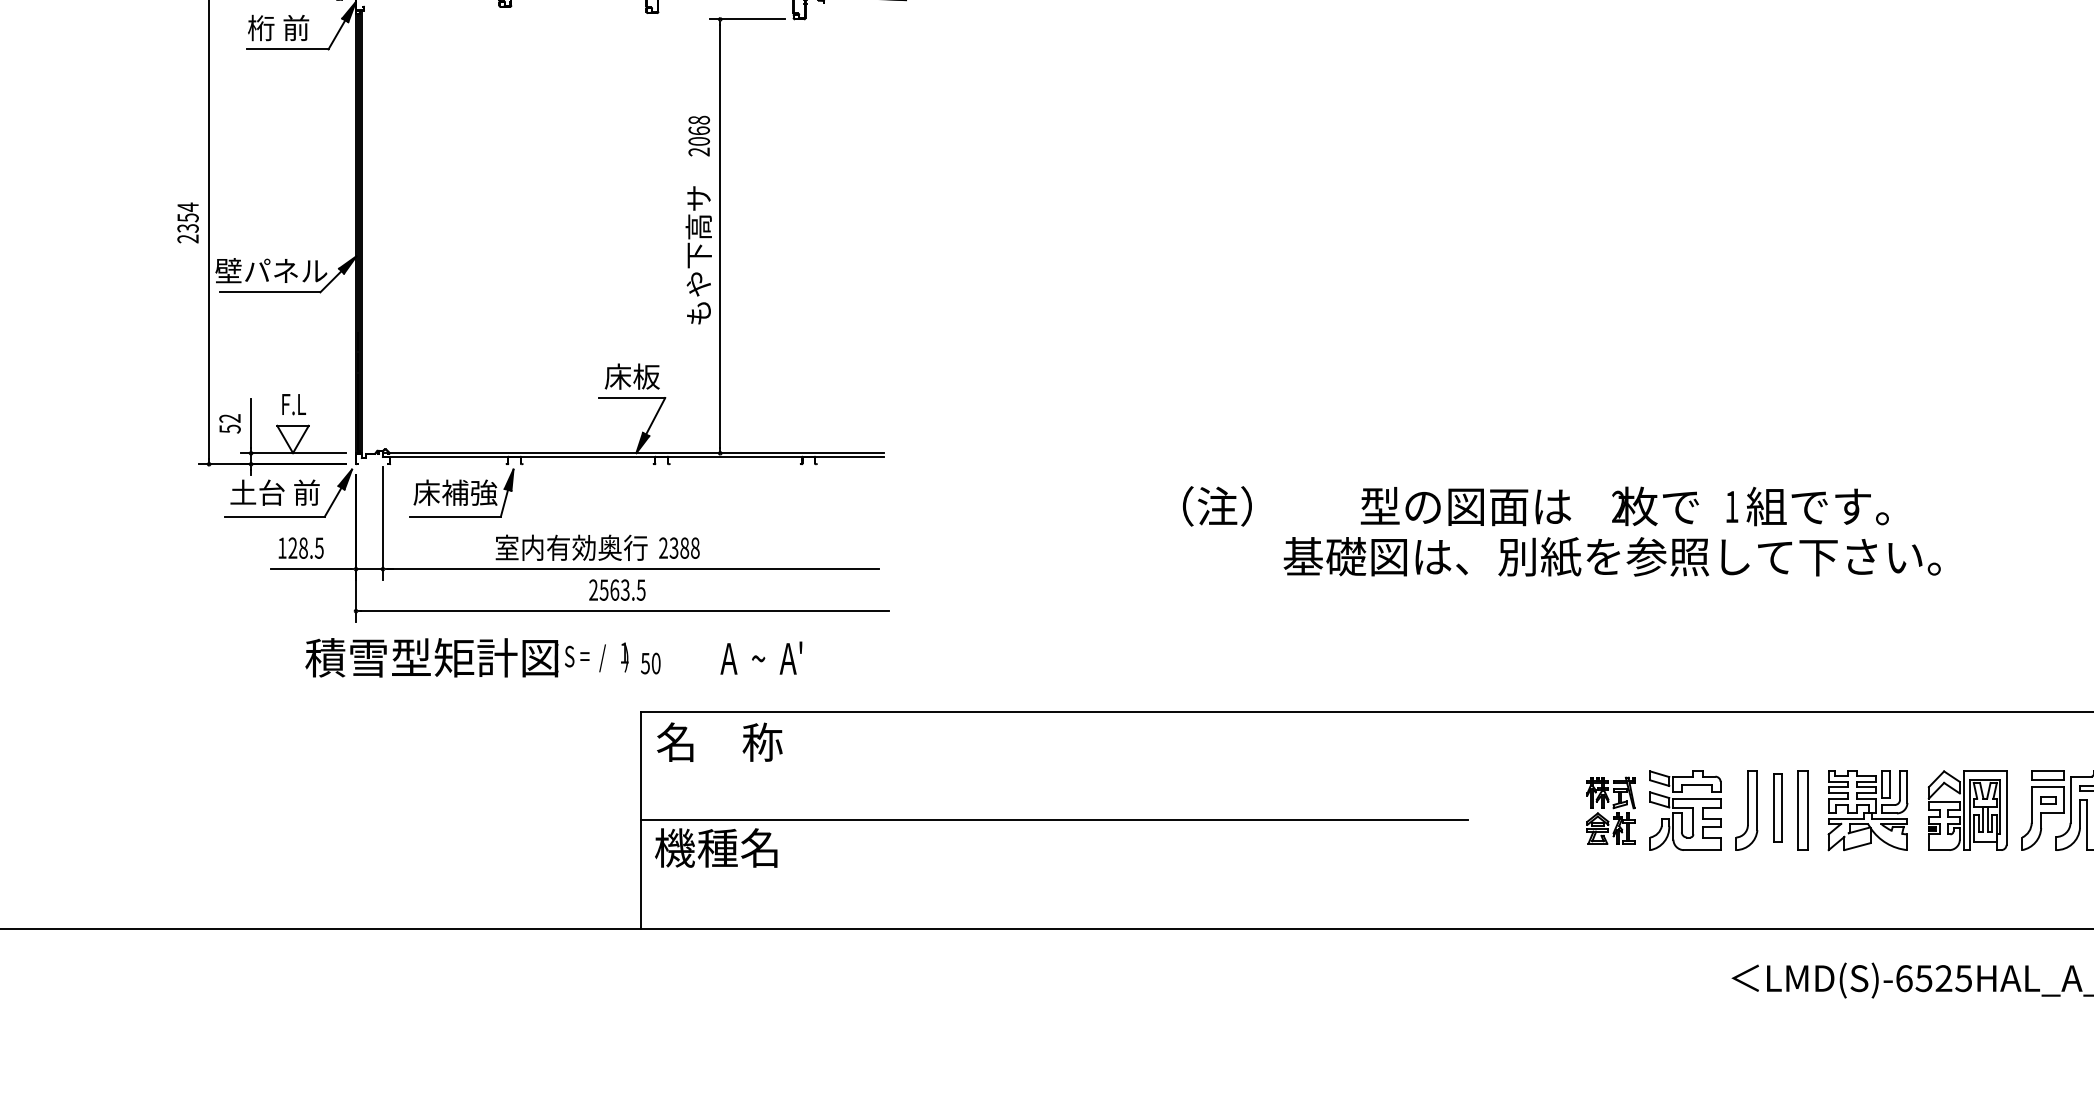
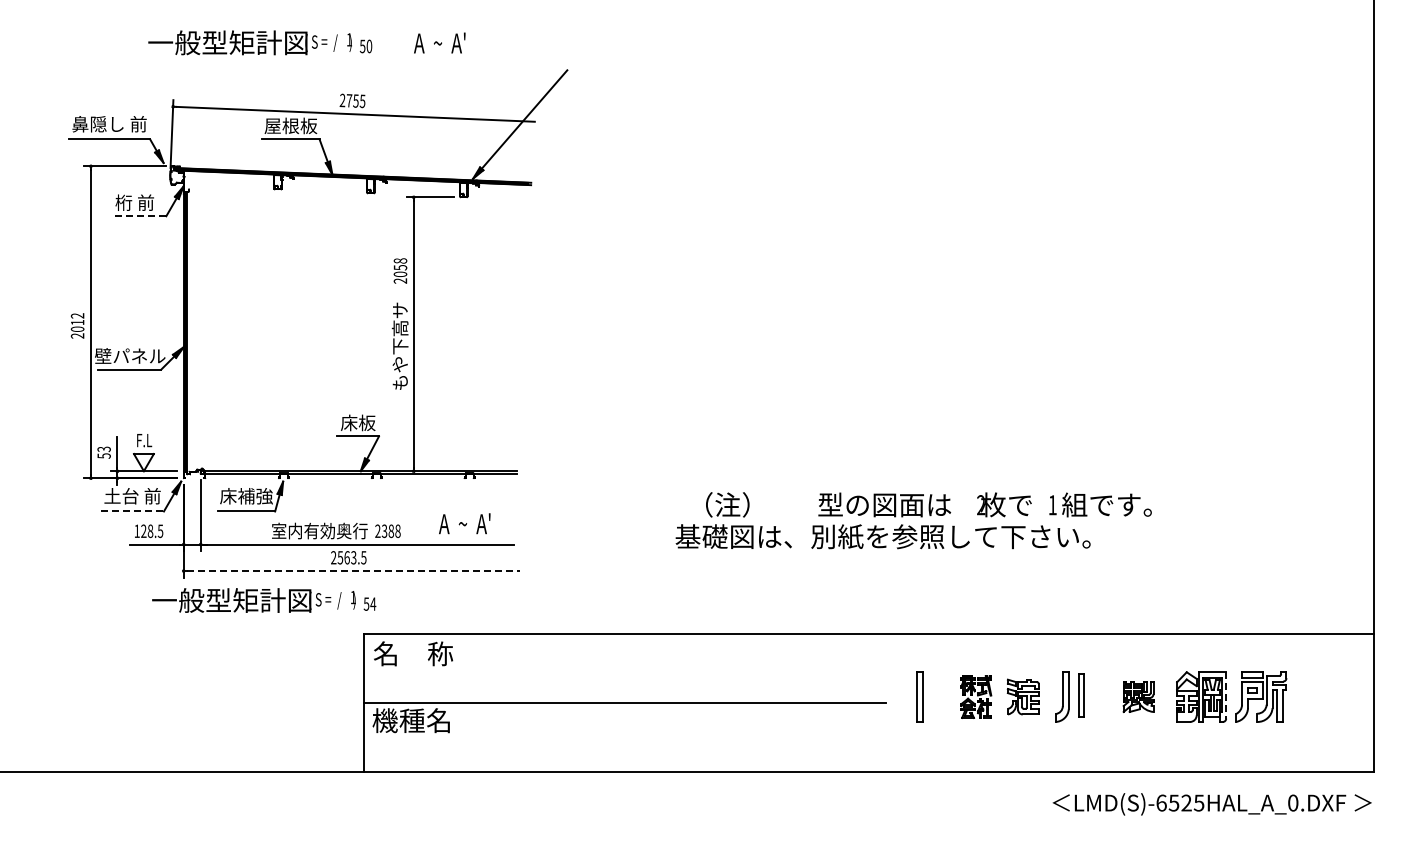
line: (287, 49) -> (140, 216), solid -> dashed
text: (699, 130) -> (400, 267), 2068 -> 2058
text: (187, 217) -> (77, 322), 2354 -> 2012
text: (230, 418) -> (104, 449), 52 -> 53
line: (276, 516) -> (133, 511), solid -> dashed
text: (1611, 556) -> (882, 536), moved
line: (624, 611) -> (353, 571), solid -> dashed
text: (346, 657) -> (177, 600), 積雪型矩計図 -> 一般型矩計図
text: (761, 657) -> (464, 523), moved
text: (656, 662) -> (373, 603), 50 -> 54
line: (2007, 808) -> (1226, 695), solid -> dashed
part: (1685, 809) -> (1023, 696), size x0.7
part: (1802, 809) -> (919, 696), moved
part: (1867, 809) -> (1138, 696), size x0.6

